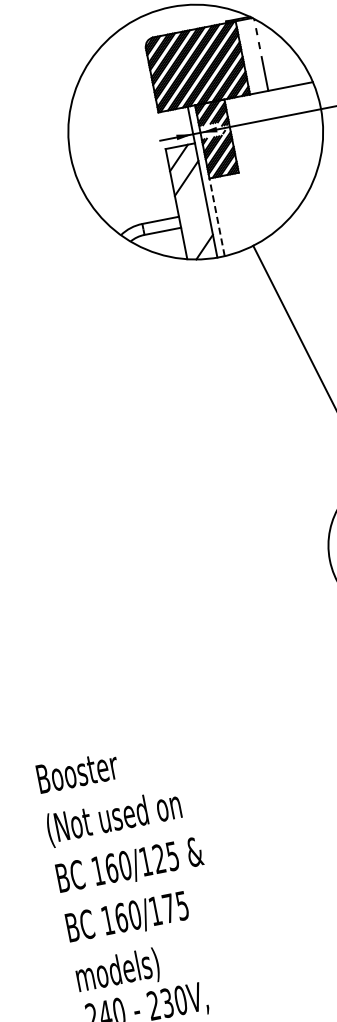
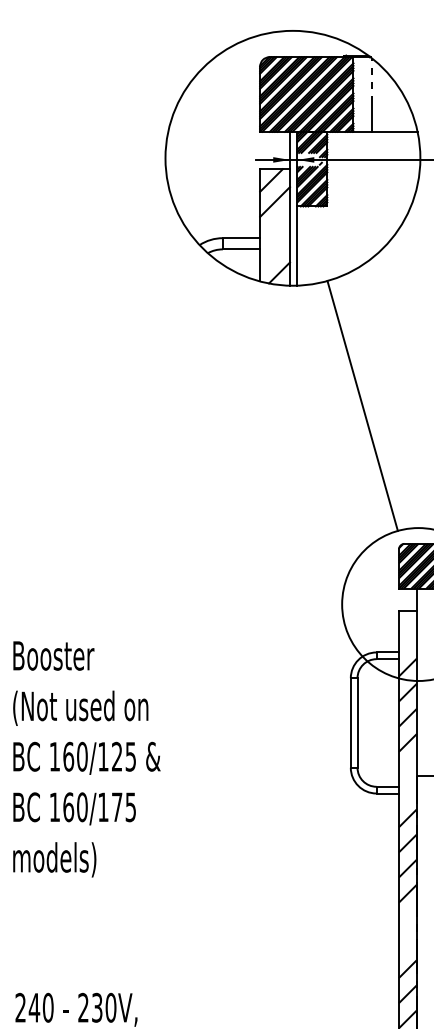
line: (217, 217) -> (297, 246), dashed -> solid
text: (129, 867) -> (86, 759), moved

